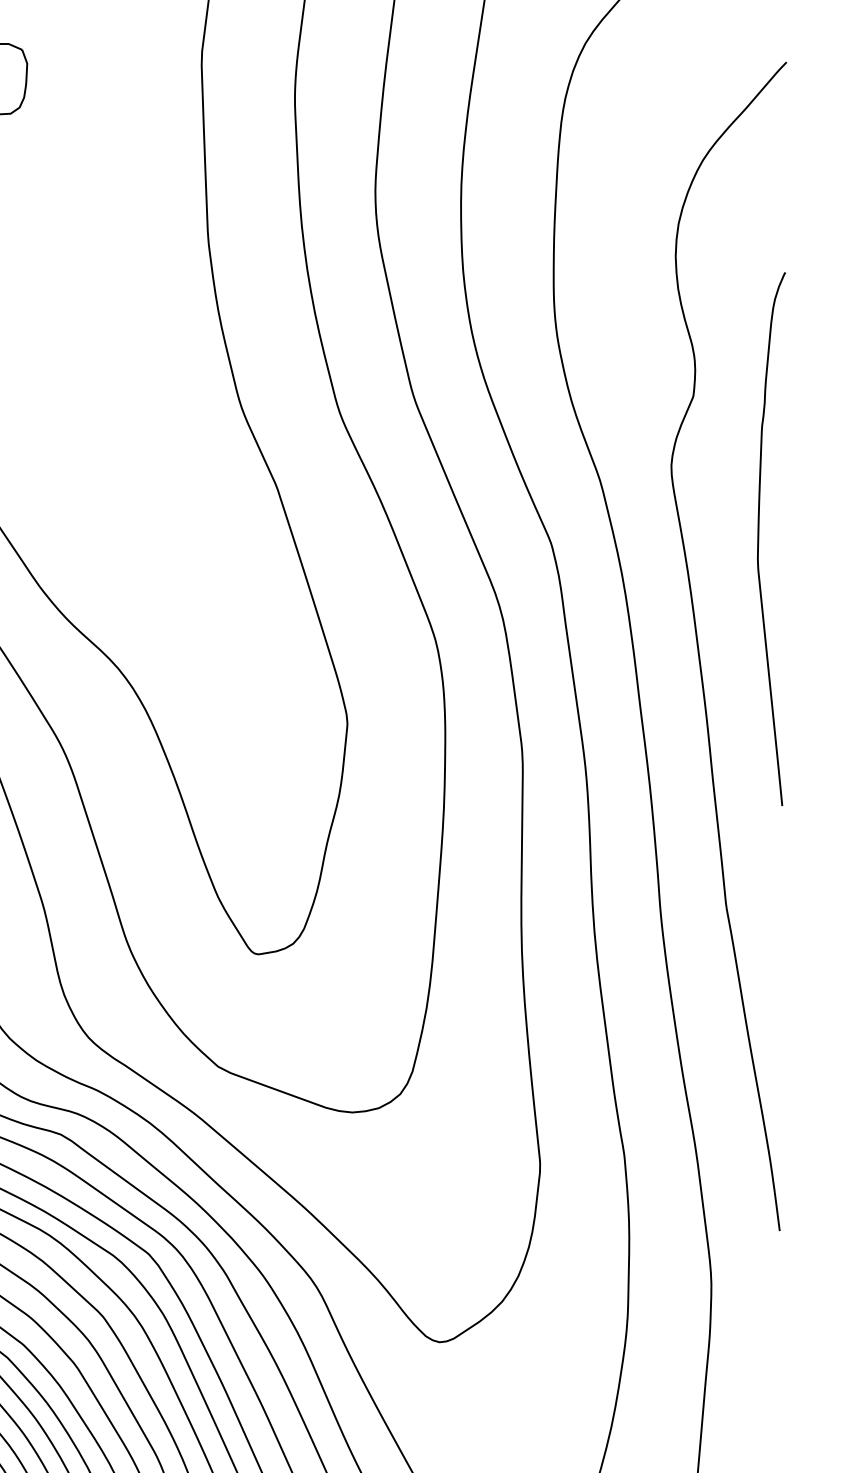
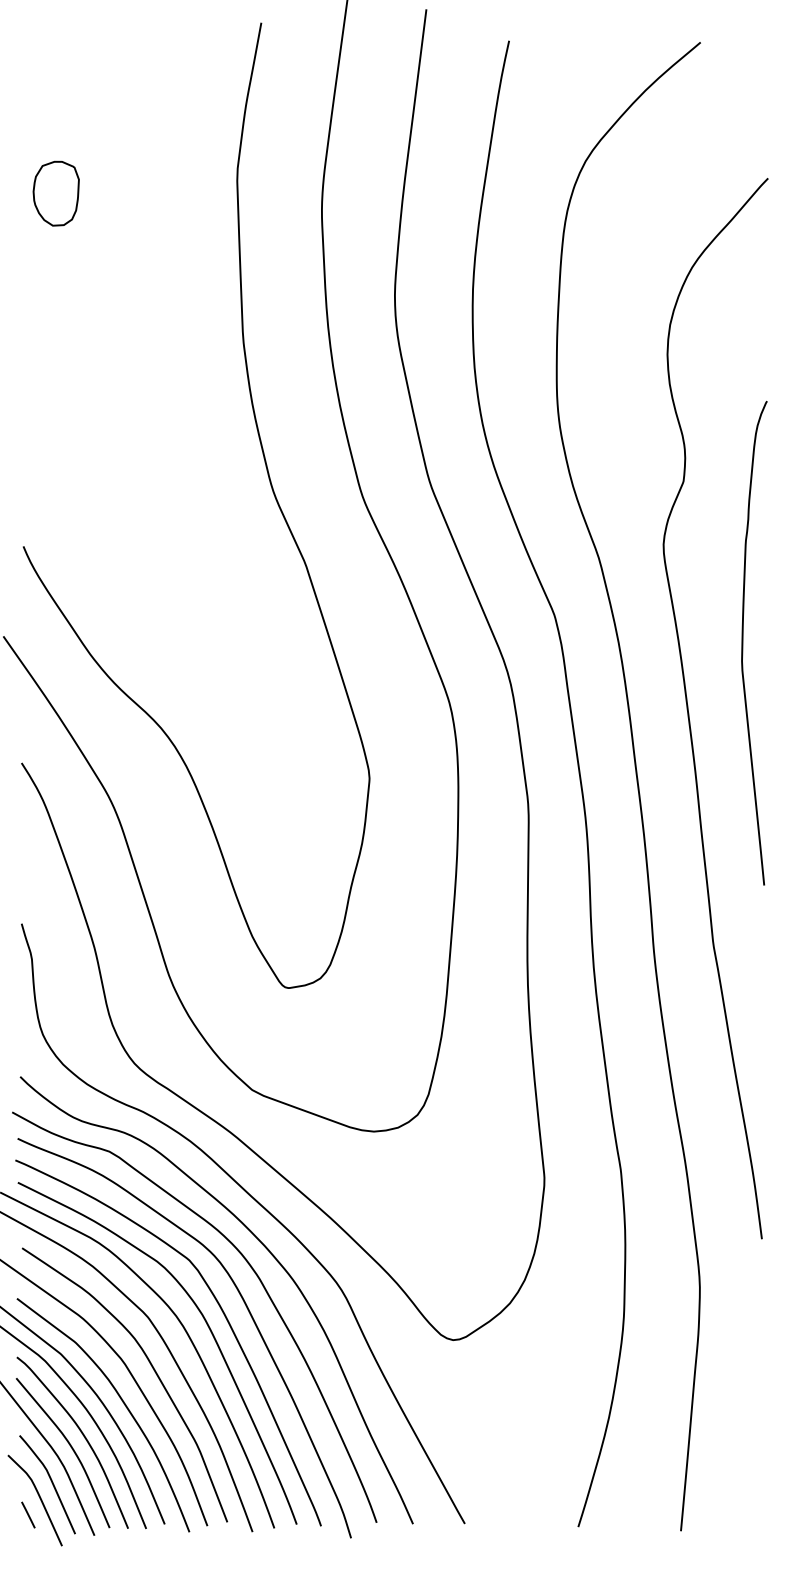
curve: (759, 539) -> (743, 643), moved

